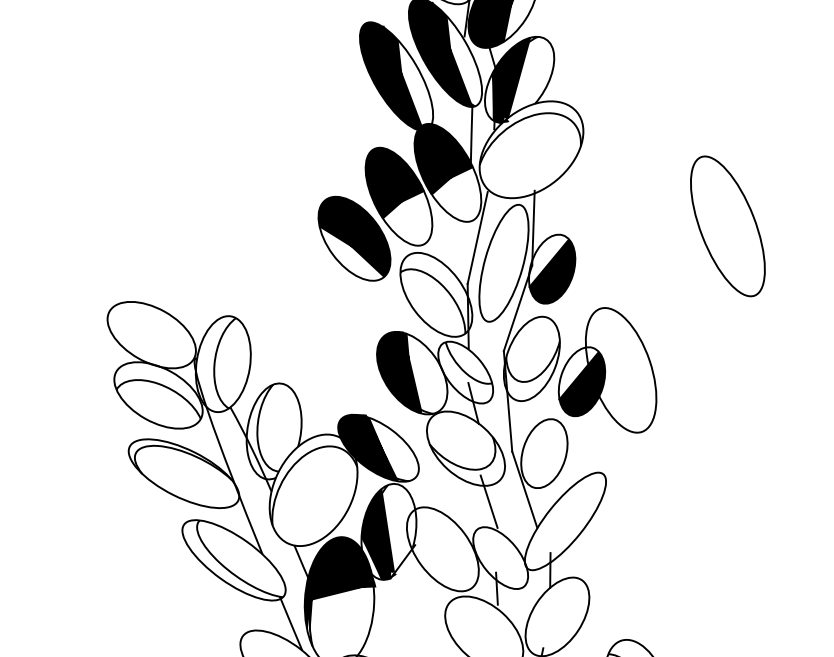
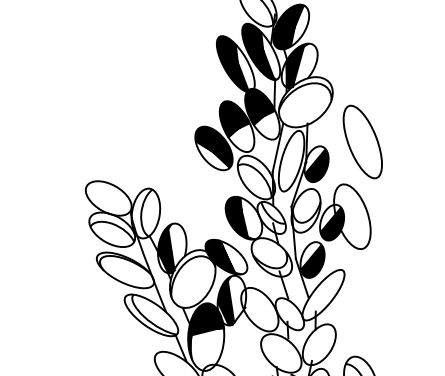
part: (727, 225) -> (362, 141), moved
fill: (264, 433) -> (167, 249), added
fill: (544, 454) -> (312, 260), added

